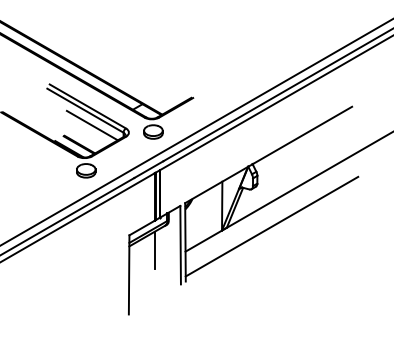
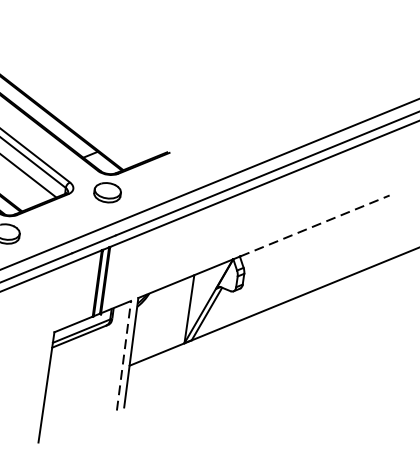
line: (302, 135) -> (314, 226), solid -> dashed
line: (271, 226) -> (254, 347), removed
line: (180, 244) -> (123, 354), solid -> dashed
line: (154, 250) -> (86, 358), removed

